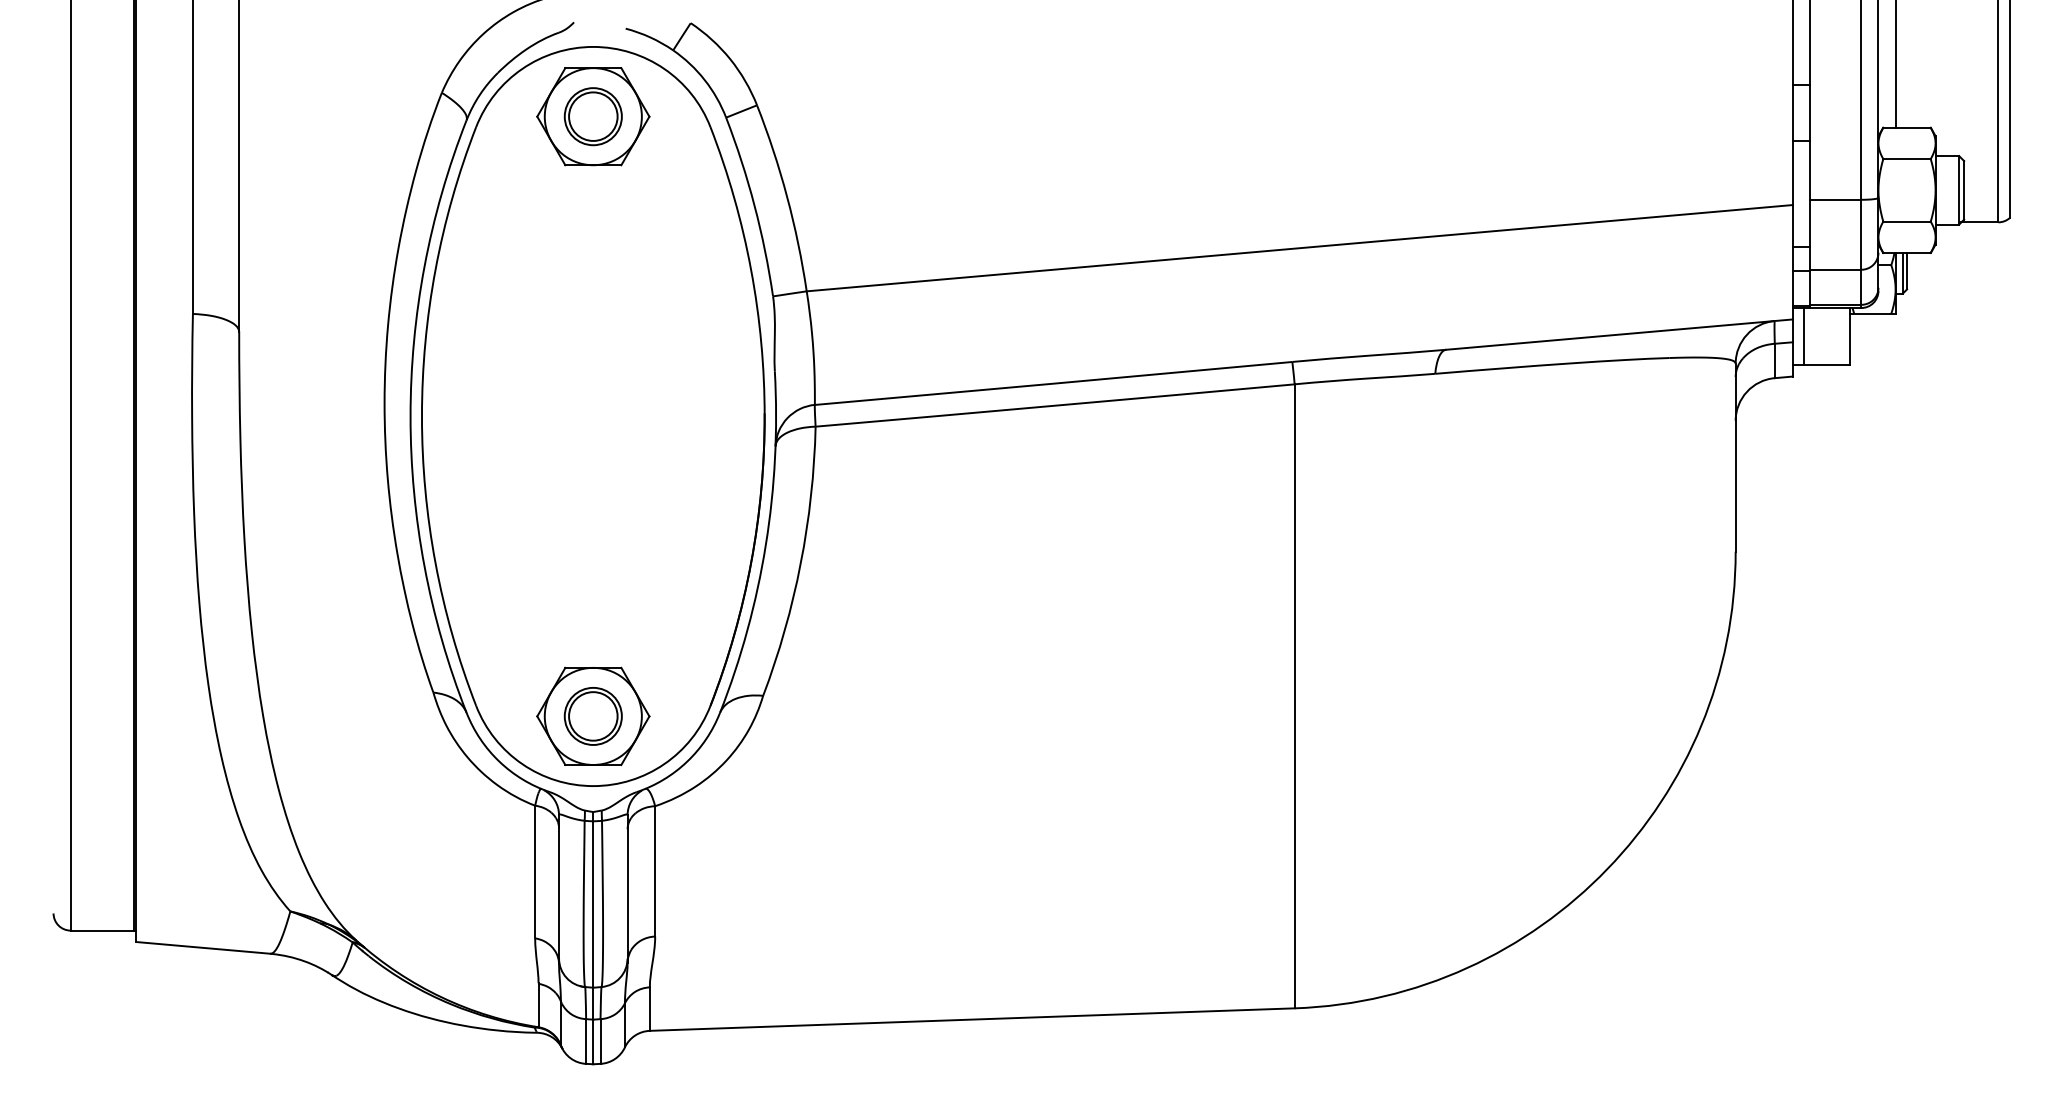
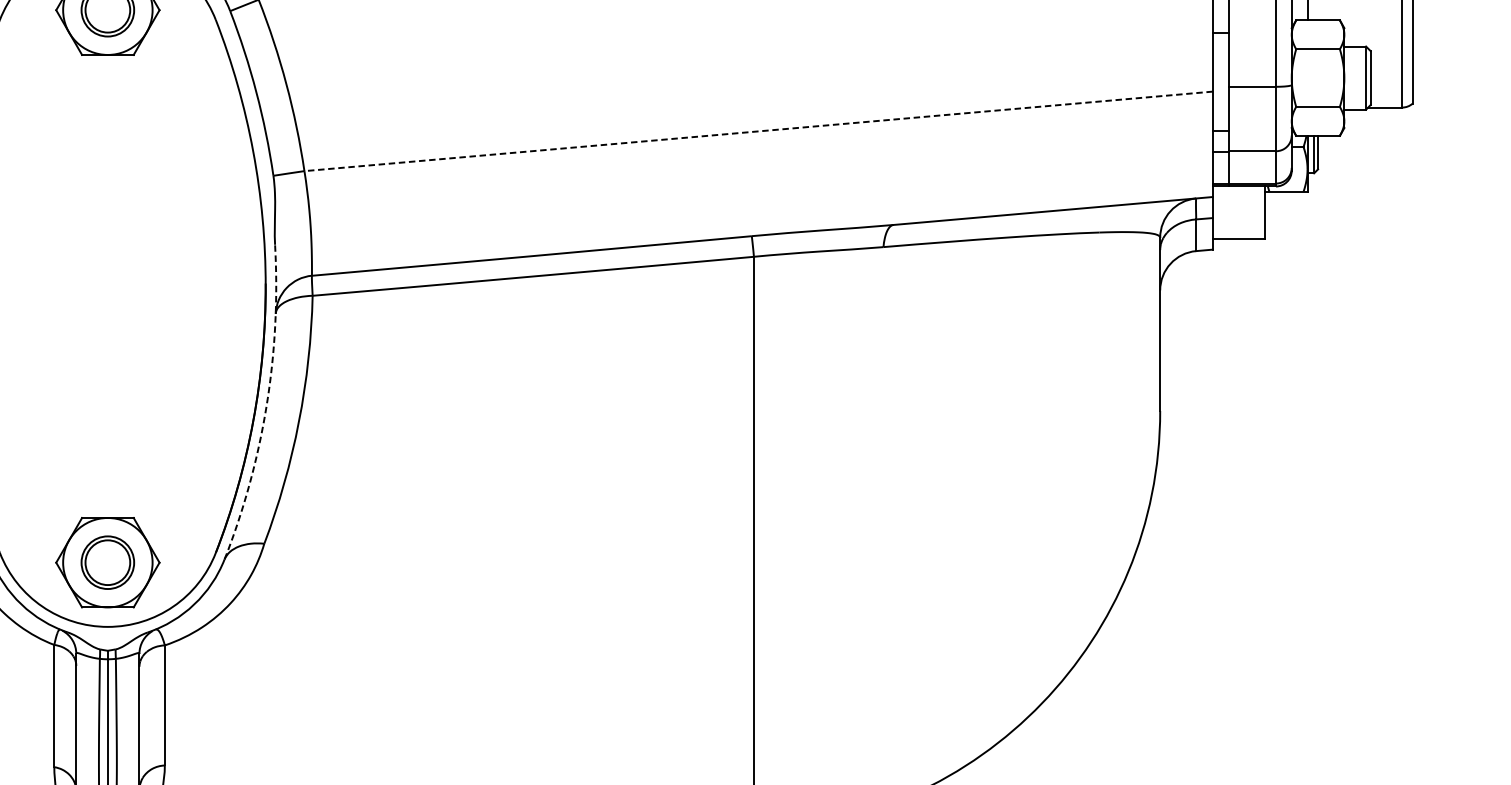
line: (1299, 248) -> (758, 131), solid -> dashed
line: (1804, 336) -> (1223, 212), removed
arc: (765, 545) -> (266, 405), solid -> dashed

